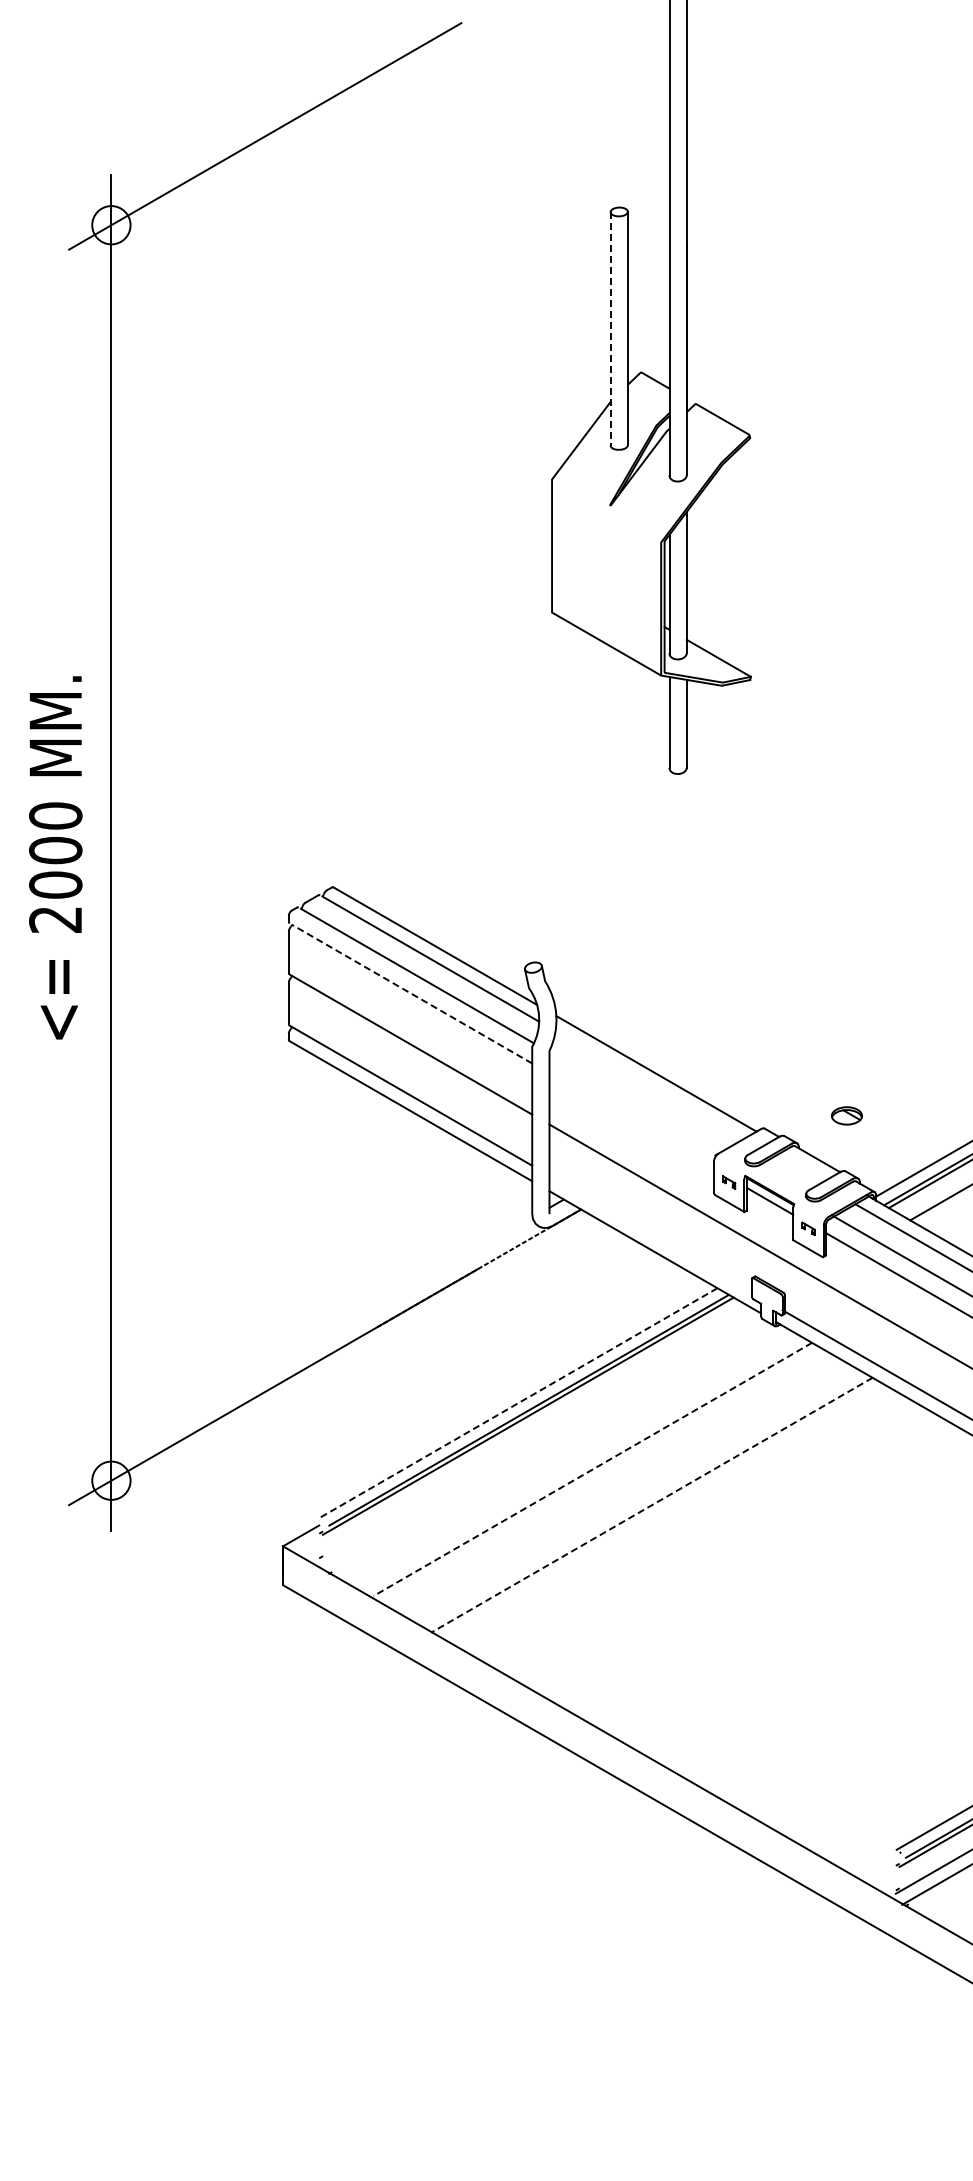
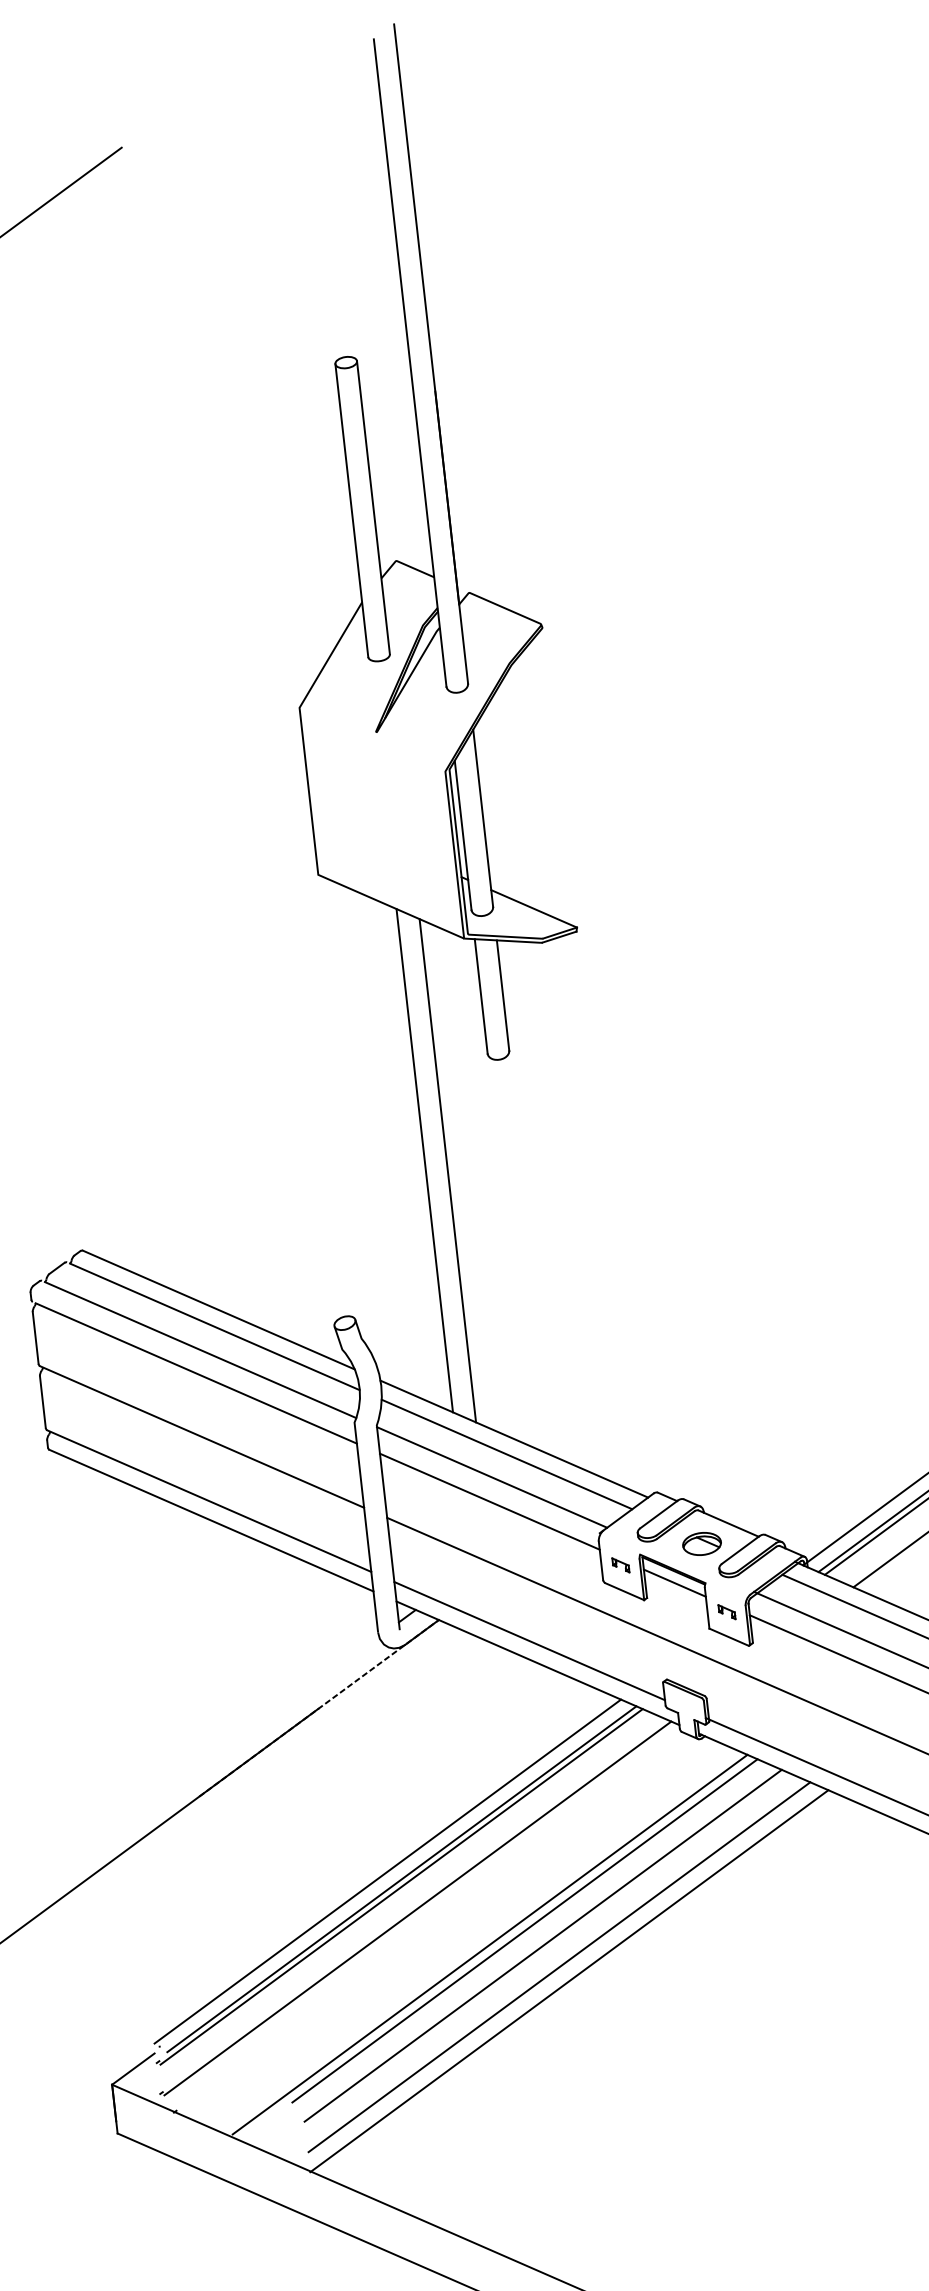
line: (610, 328) -> (351, 510), dashed -> solid
line: (610, 846) -> (424, 1160), added
line: (627, 856) -> (447, 1170), added
line: (412, 994) -> (196, 1373), dashed -> solid
line: (649, 1085) -> (507, 1454), added
line: (635, 1101) -> (491, 1476), added
part: (846, 1115) -> (701, 1543), moved
line: (631, 1120) -> (489, 1501), added
line: (650, 1233) -> (529, 1640), added
line: (518, 1403) -> (387, 1872), dashed -> solid
line: (539, 1434) -> (418, 1908), added
line: (621, 1461) -> (524, 1930), added
line: (592, 1469) -> (489, 1944), dashed -> solid
line: (634, 1474) -> (543, 1945), added
line: (645, 1492) -> (559, 1966), added
line: (651, 1505) -> (568, 1981), dashed -> solid

